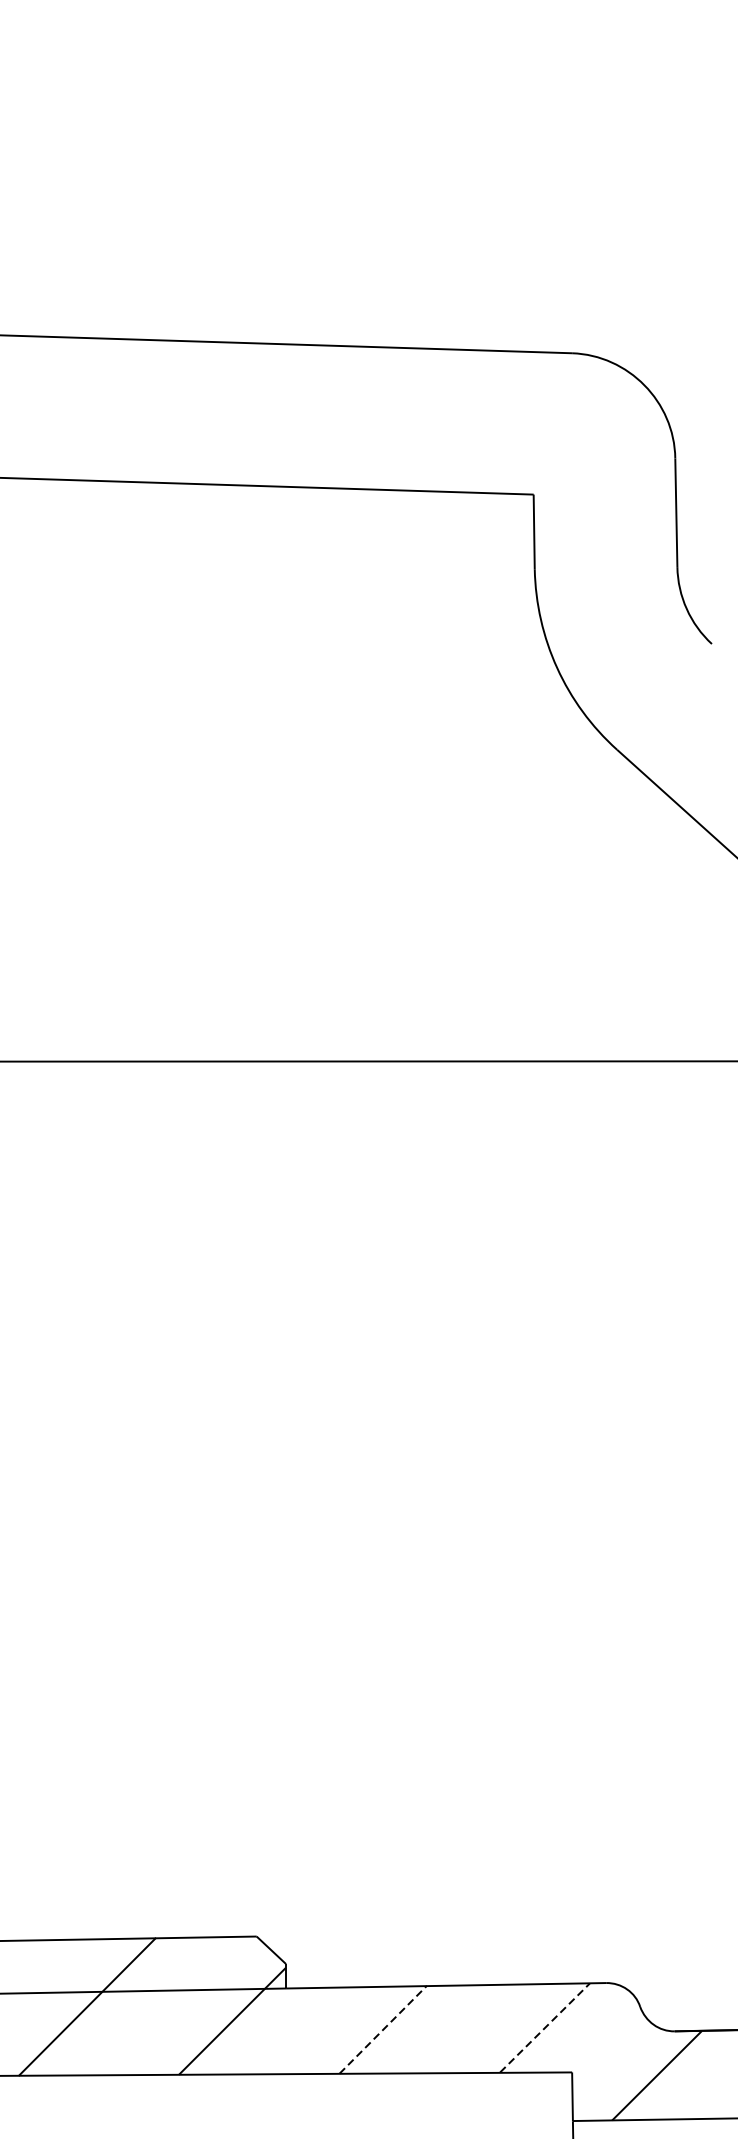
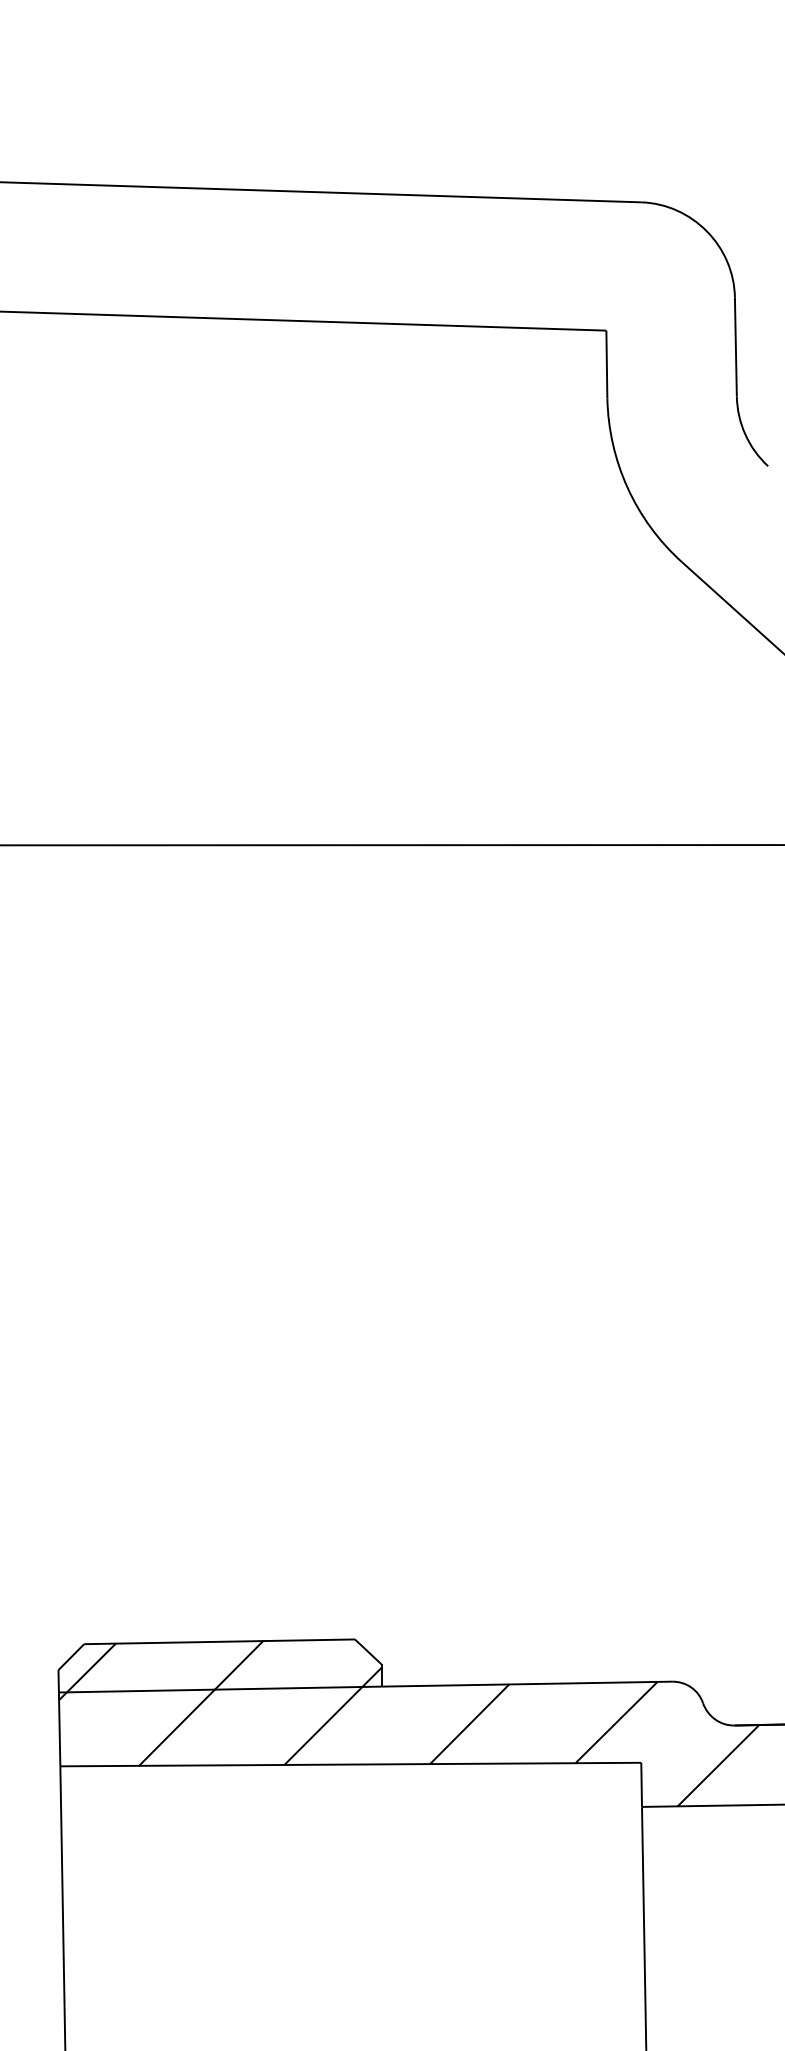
line: (545, 2028) -> (617, 1722), dashed -> solid
line: (383, 2029) -> (470, 1723), dashed -> solid

